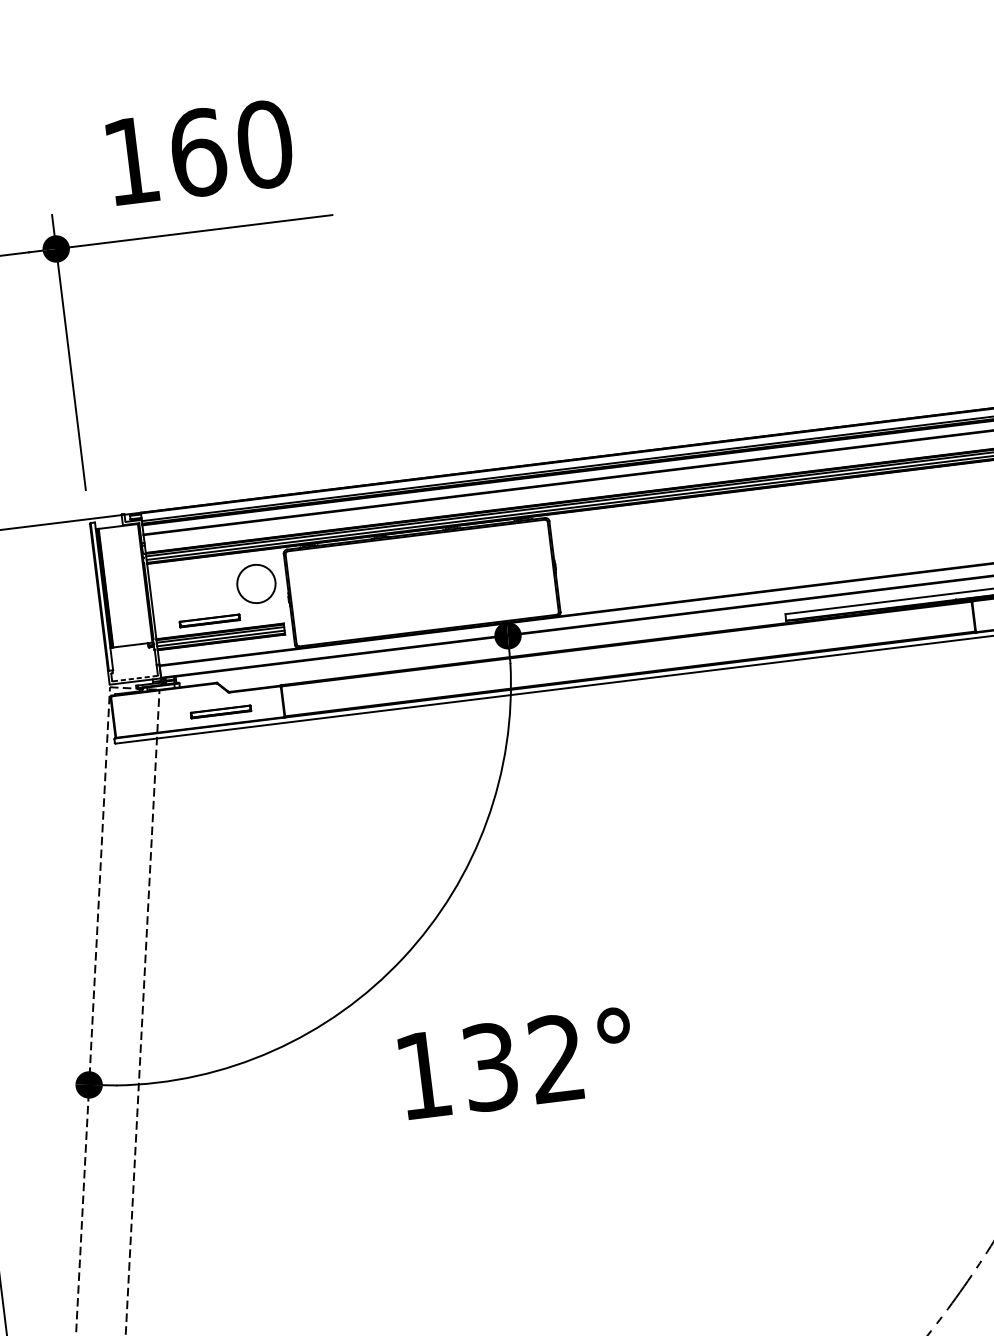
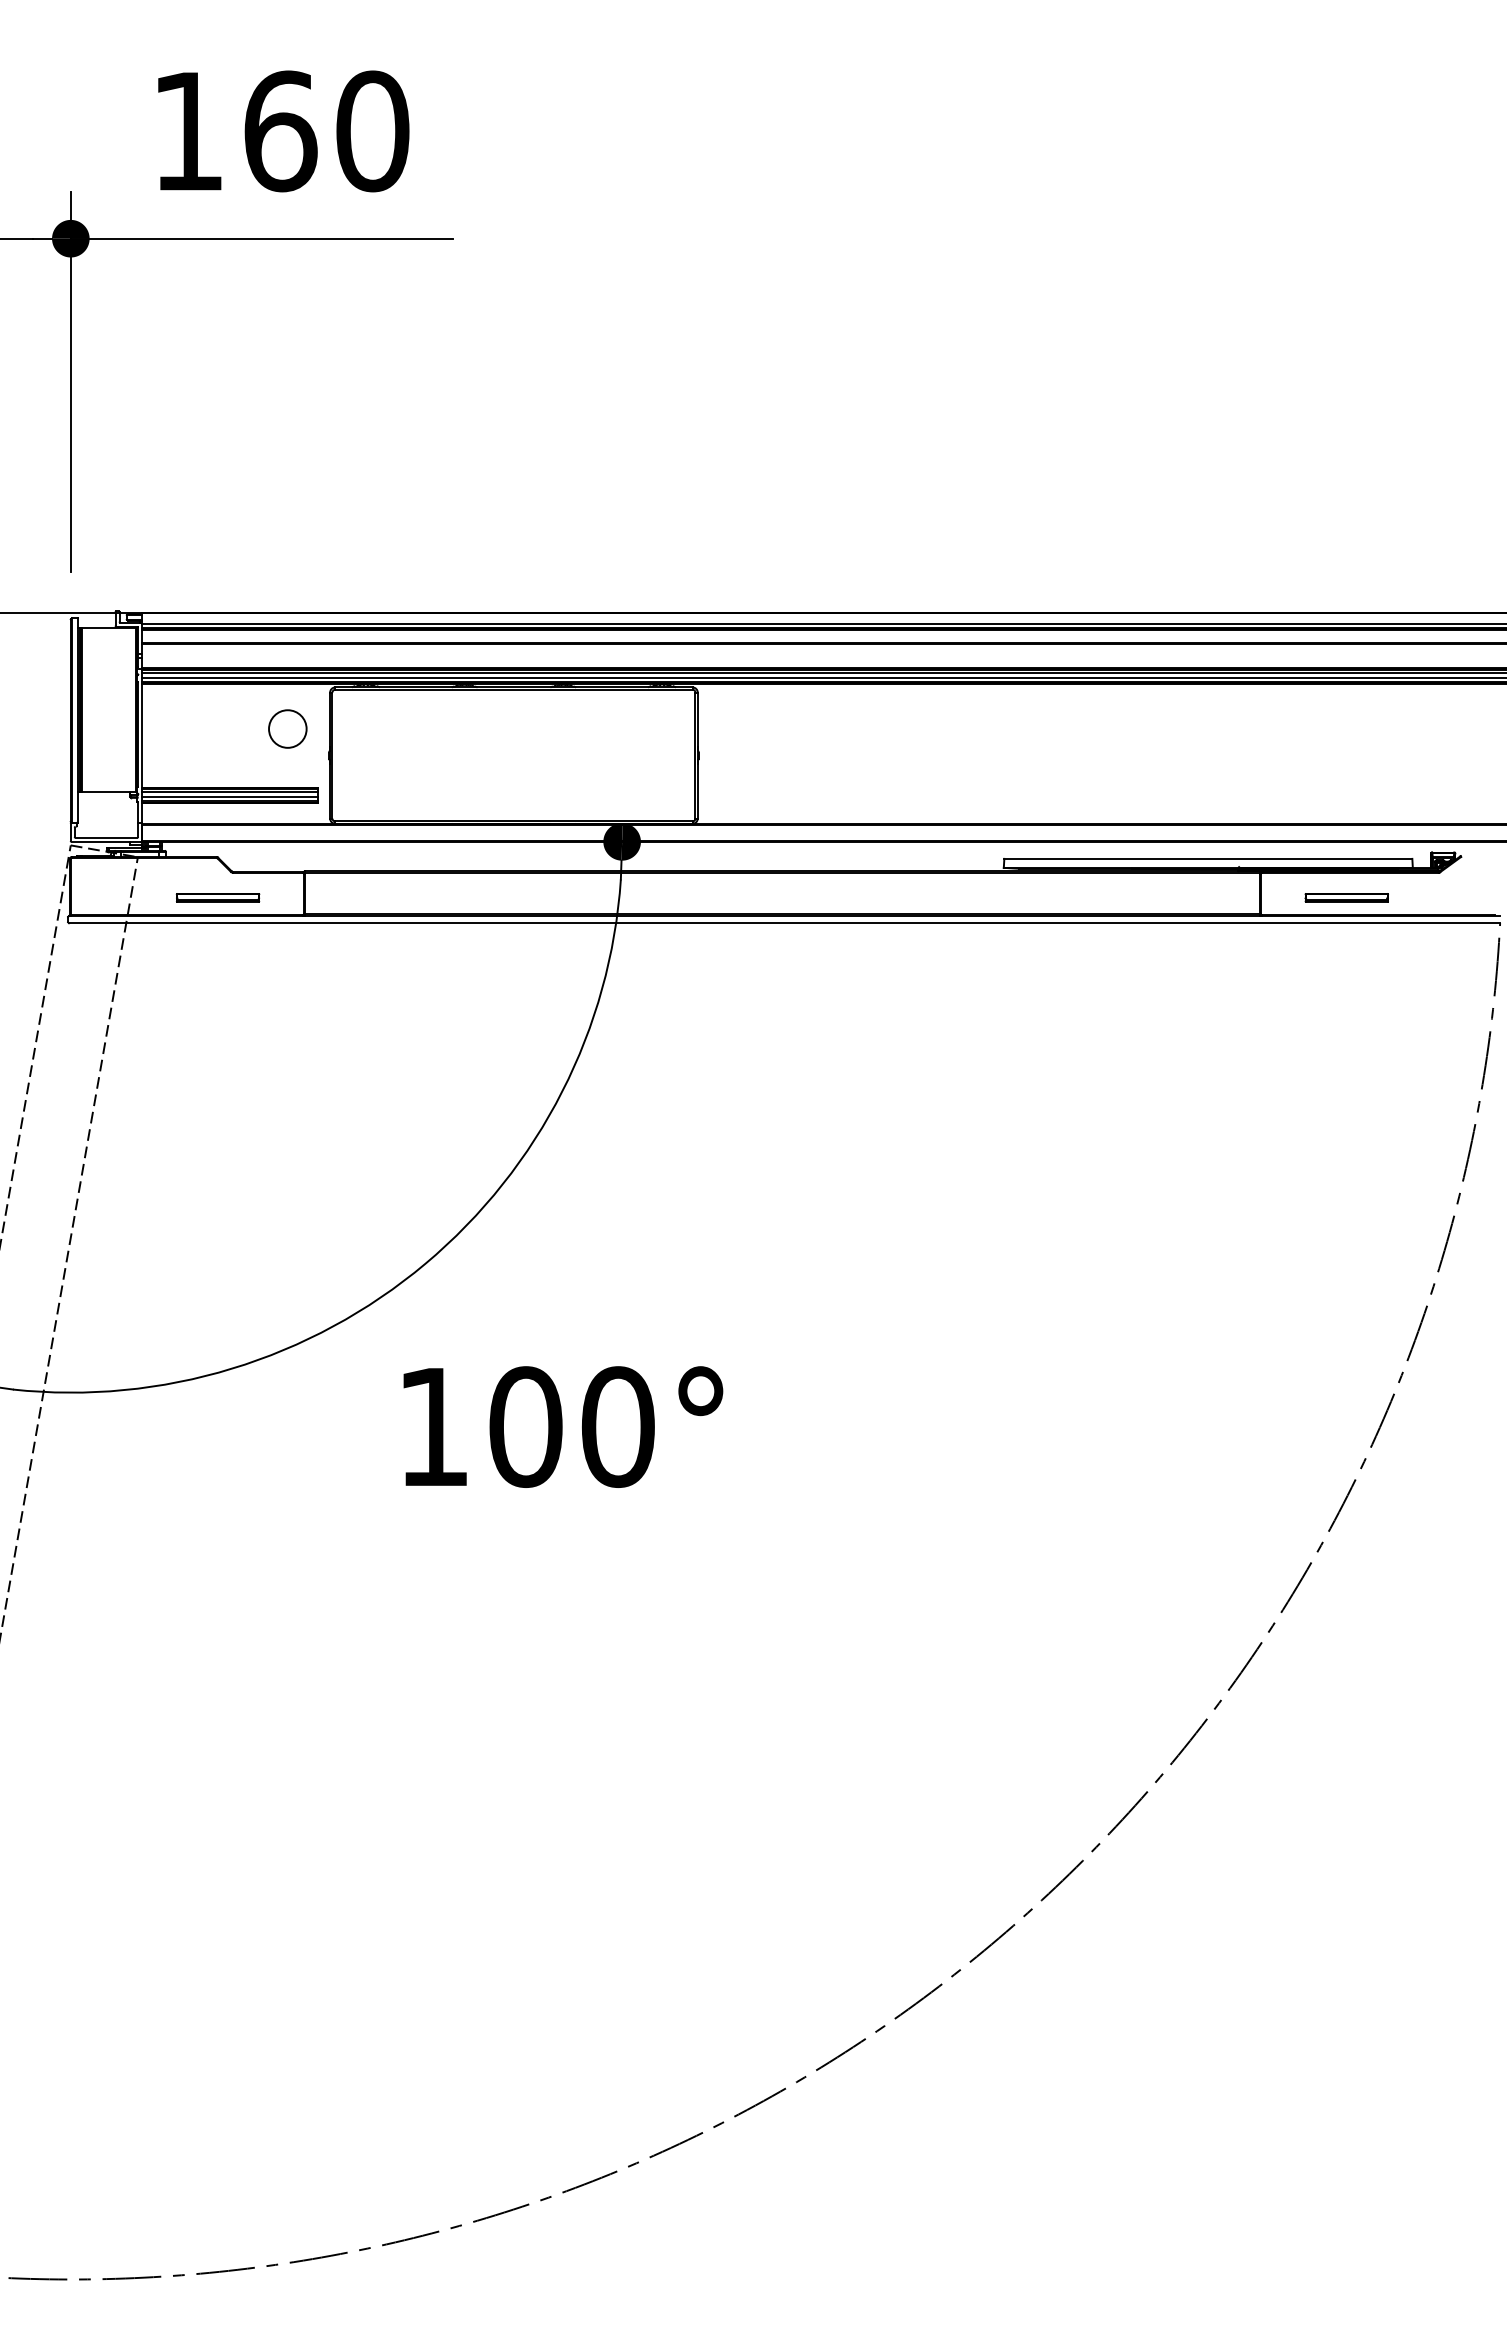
circle: (256, 583) -> (287, 728), size x0.71
part: (209, 620) -> (217, 771), removed
line: (135, 678) -> (106, 837), dashed -> solid
text: (523, 1062) -> (571, 1426), 132° -> 100°

